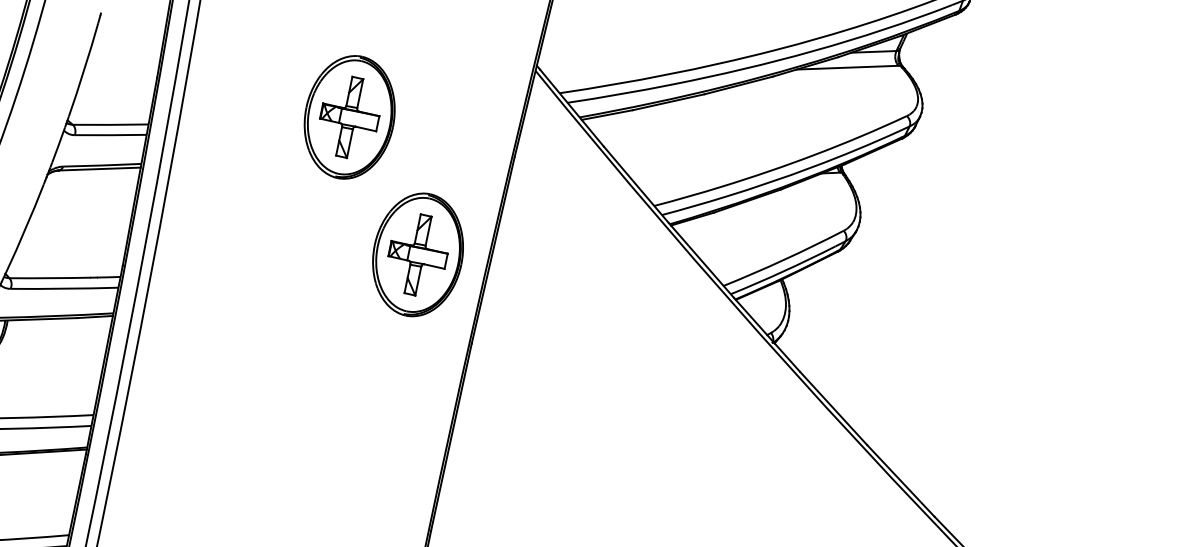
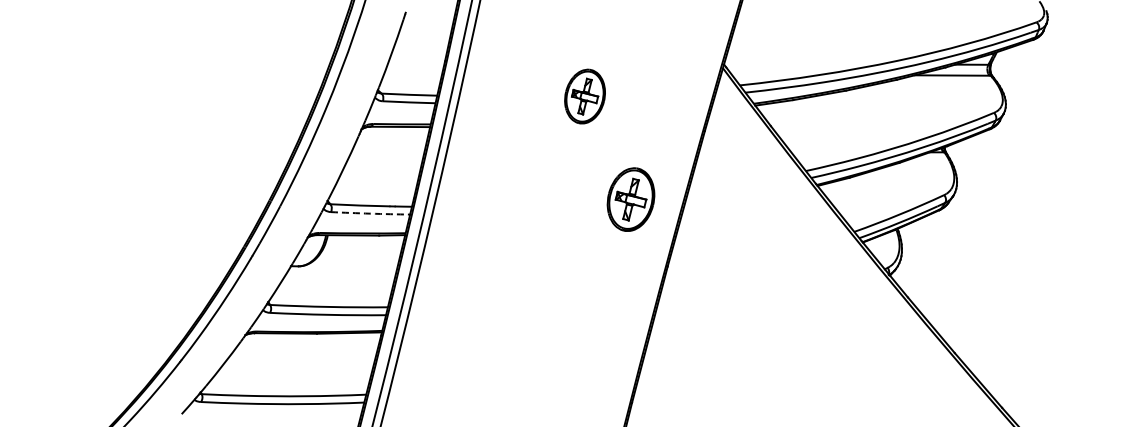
part: (348, 117) -> (584, 96), size x0.6
part: (417, 254) -> (630, 199), size x0.7
arc: (64, 288) -> (370, 213), solid -> dashed

